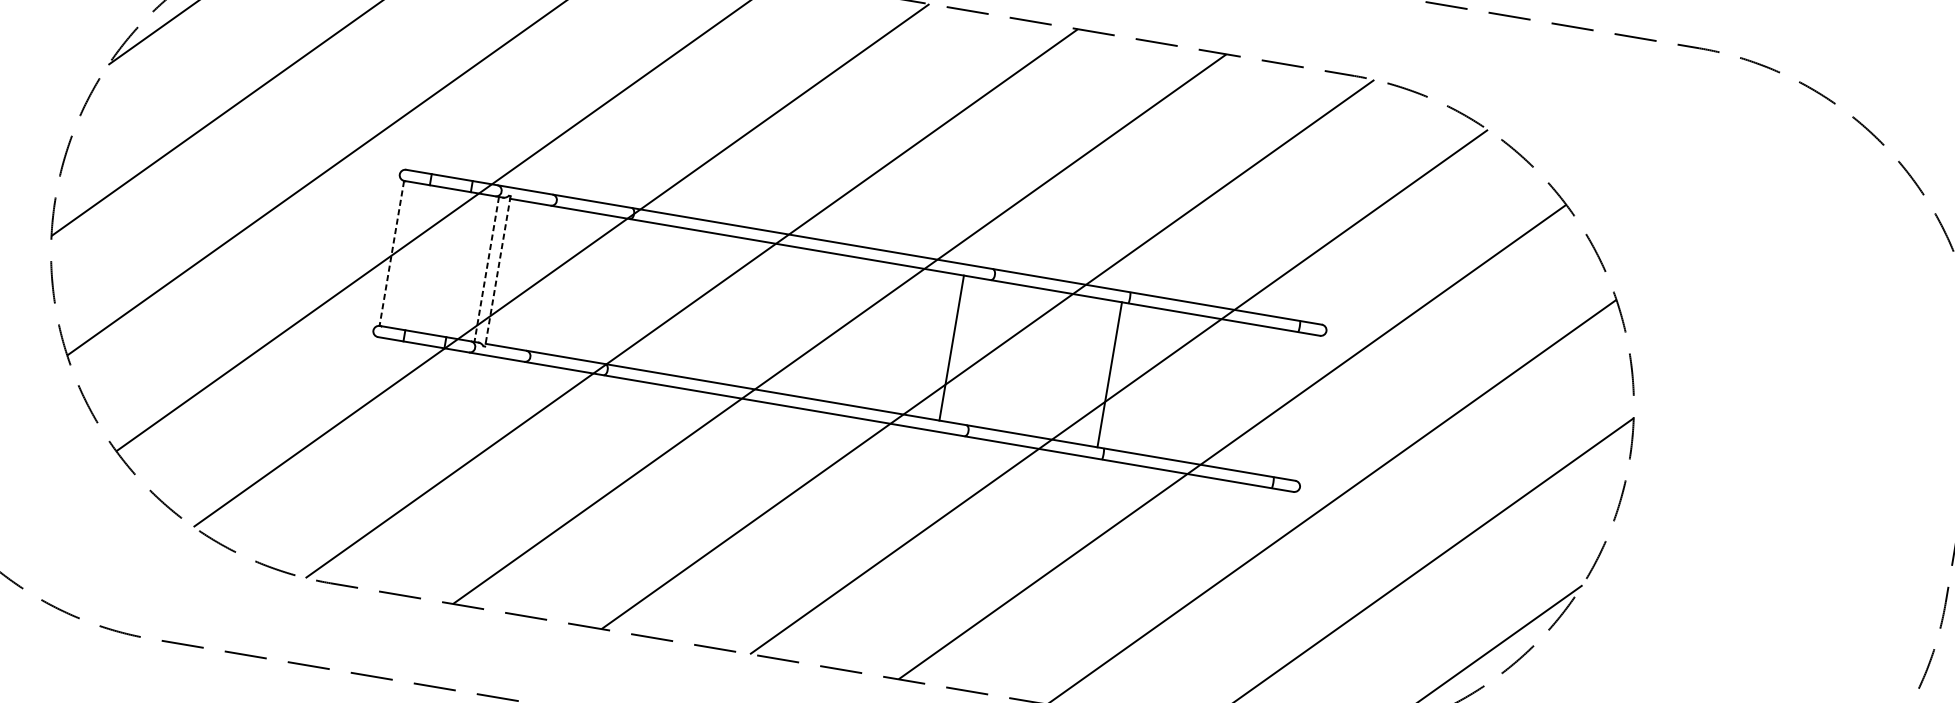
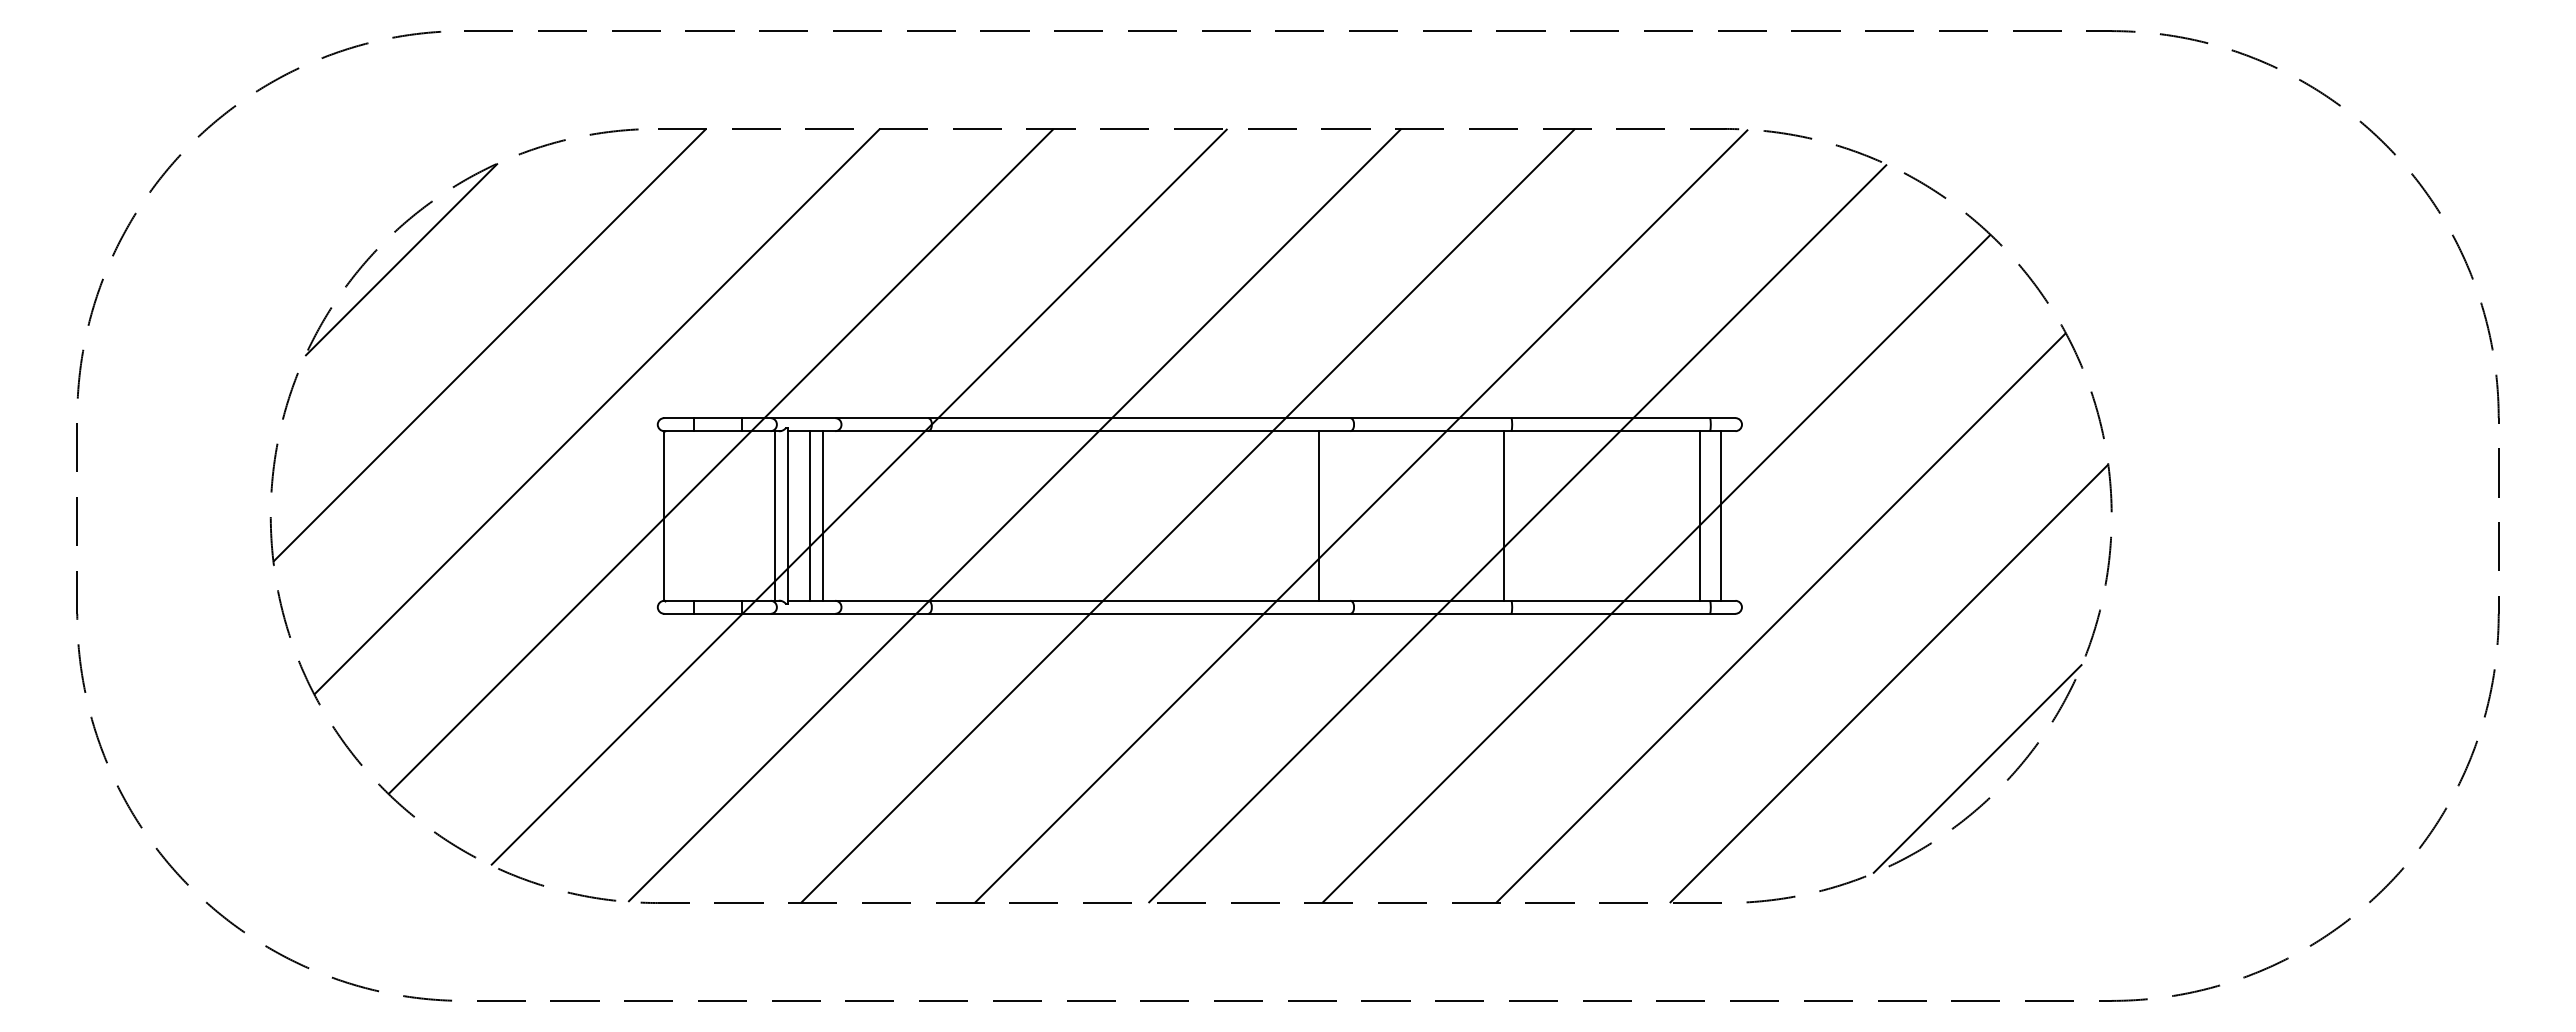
line: (391, 252) -> (663, 515), dashed -> solid
line: (486, 268) -> (774, 515), dashed -> solid
line: (498, 271) -> (788, 516), dashed -> solid
line: (516, 274) -> (809, 515), added
line: (527, 275) -> (822, 515), added
line: (1276, 402) -> (1699, 515), added
line: (1294, 405) -> (1720, 515), added

